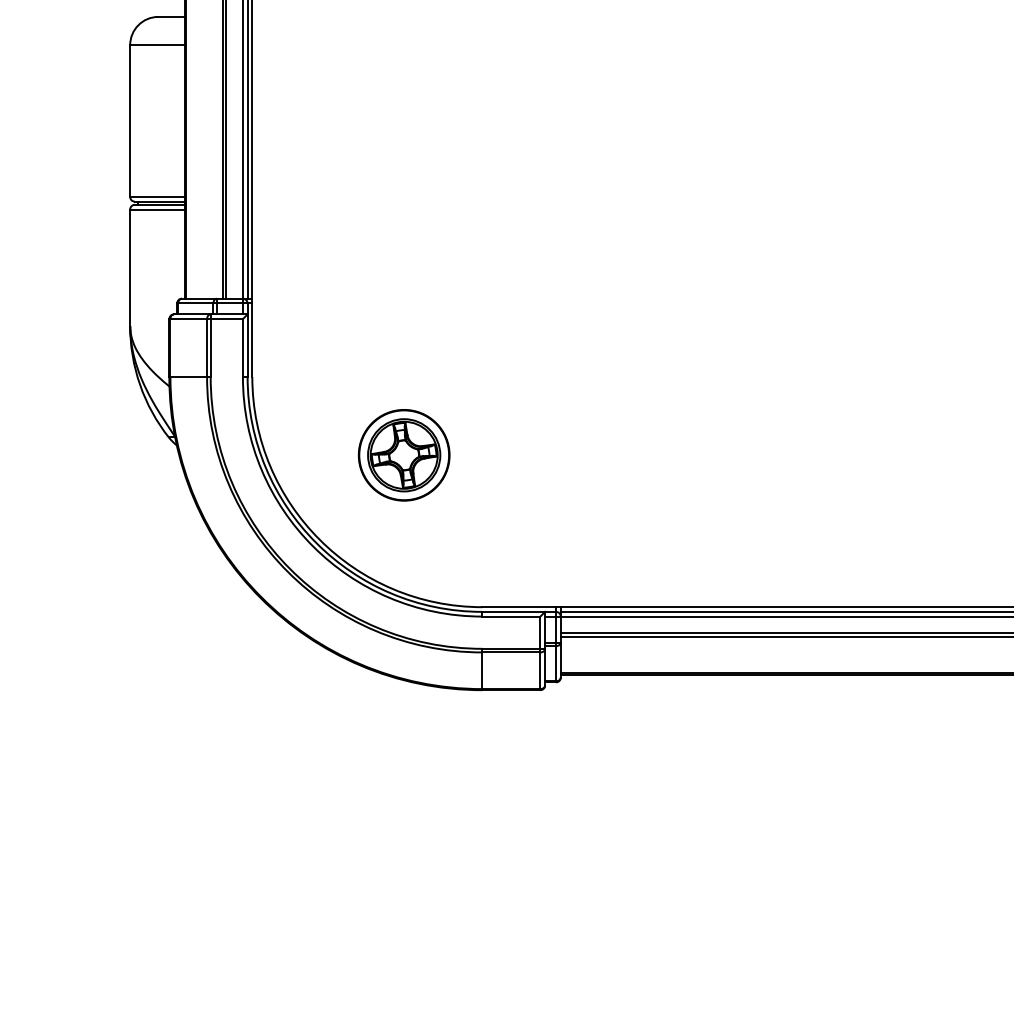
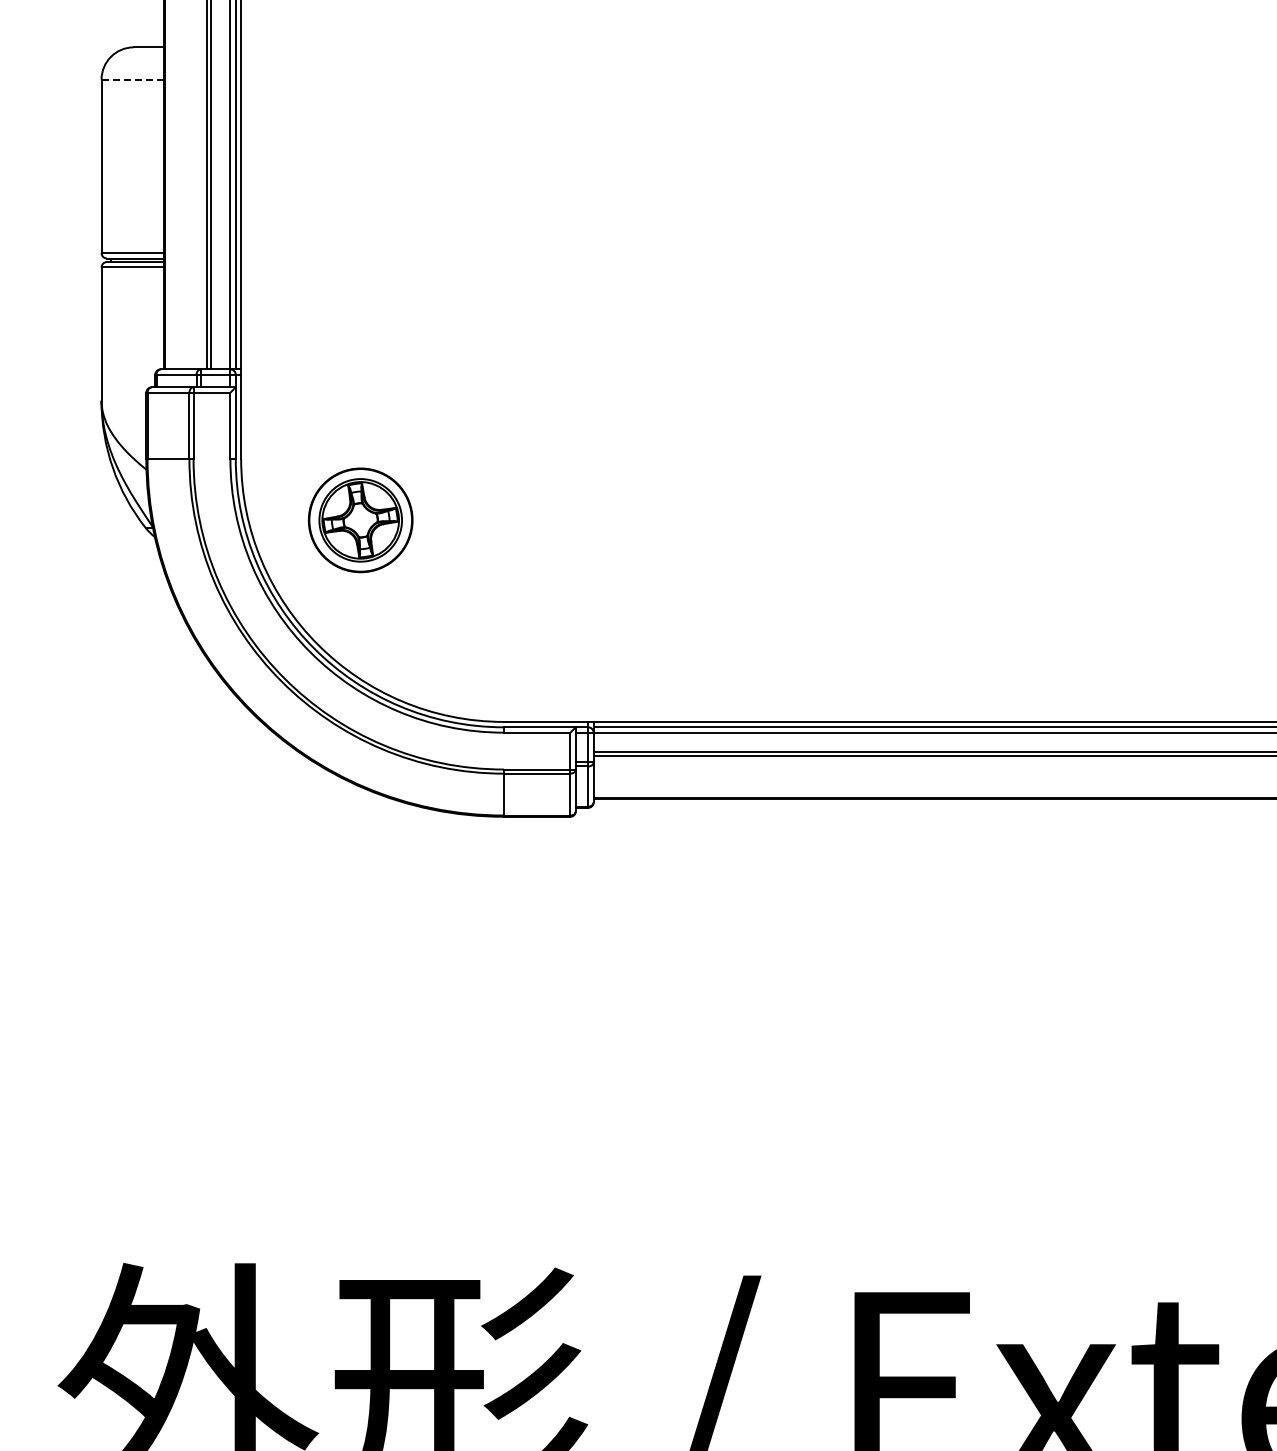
line: (157, 45) -> (132, 79), solid -> dashed
part: (404, 455) -> (360, 520), moved

